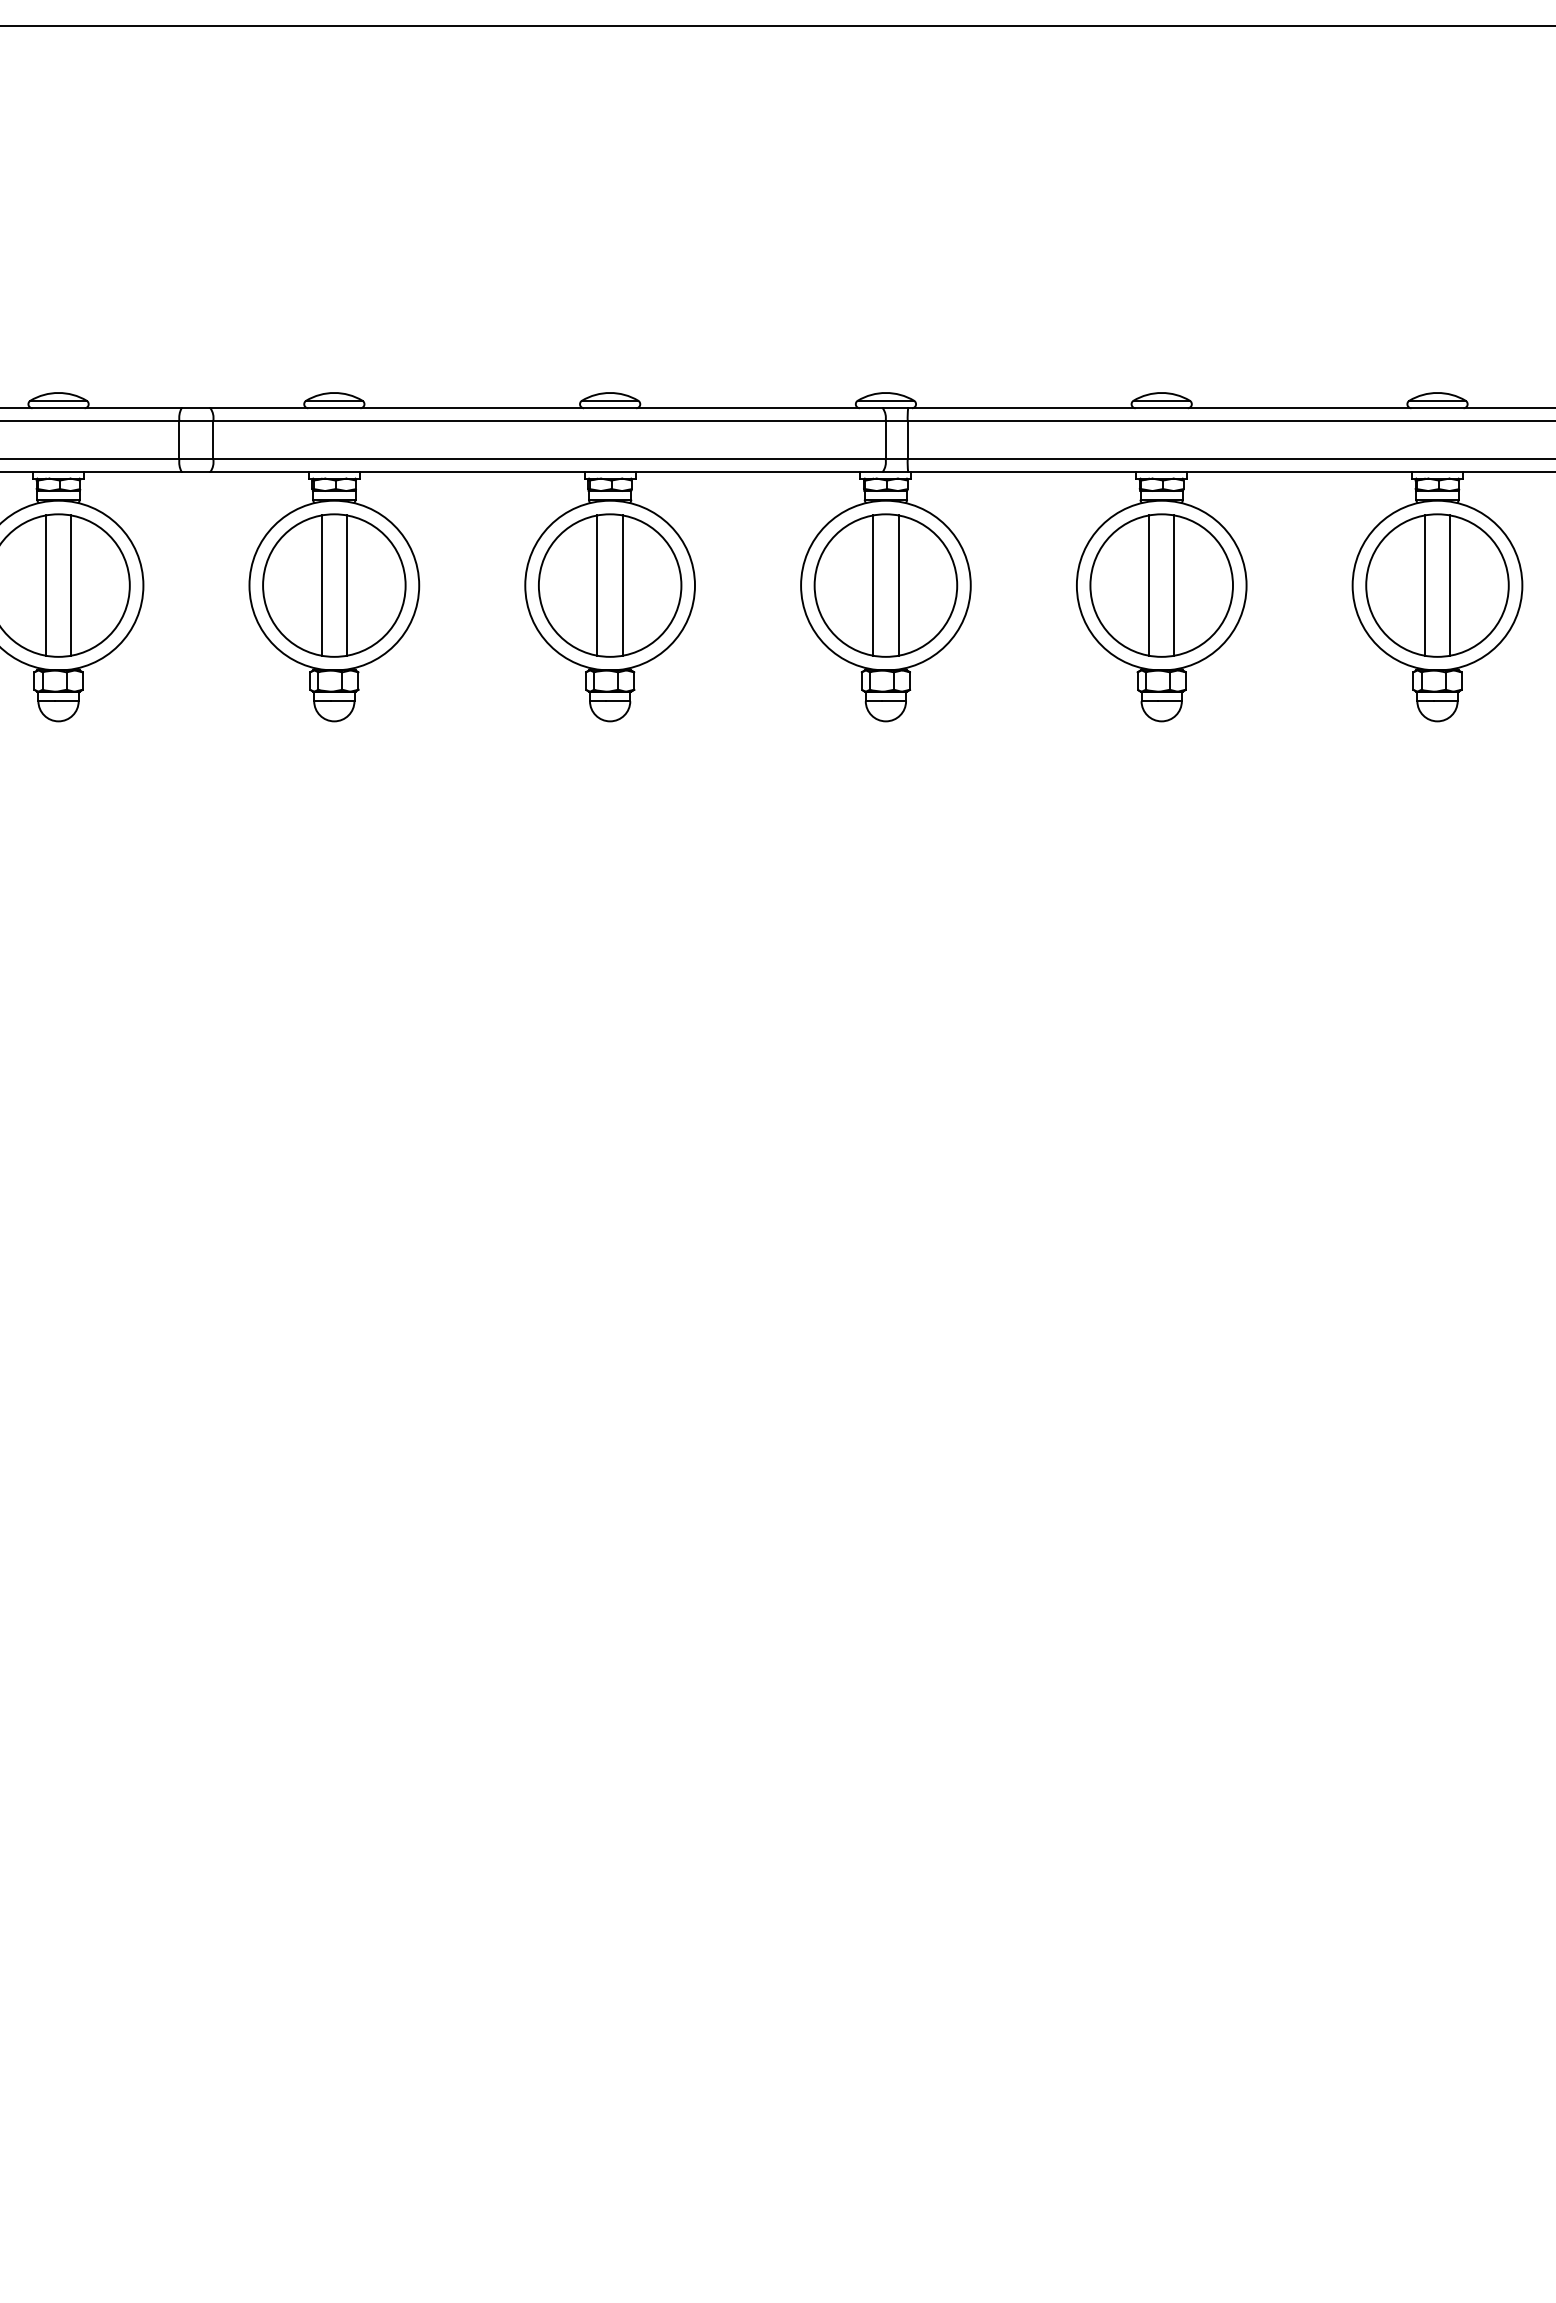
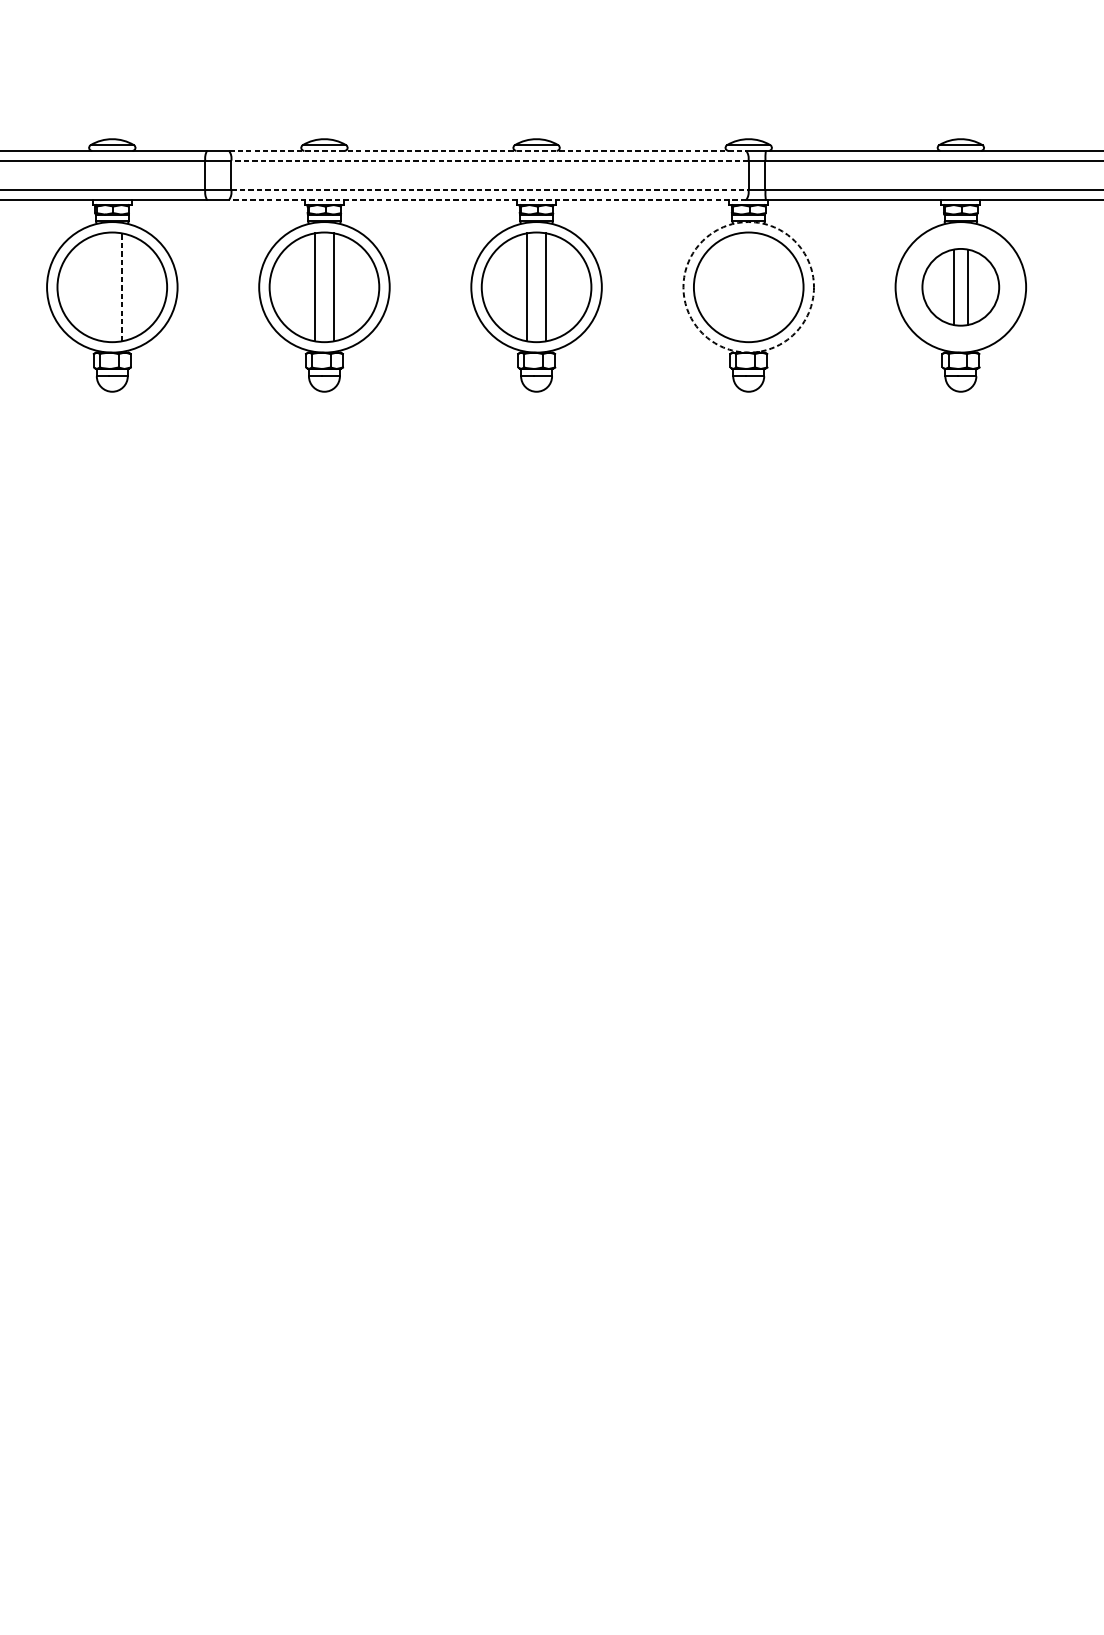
line: (547, 408) -> (488, 151), solid -> dashed
line: (548, 420) -> (489, 160), solid -> dashed
line: (549, 459) -> (489, 190), solid -> dashed
line: (546, 471) -> (487, 199), solid -> dashed
line: (45, 585) -> (102, 287), removed
line: (71, 585) -> (122, 287), solid -> dashed
line: (873, 585) -> (739, 287), removed
circle: (885, 585) -> (748, 287), solid -> dashed
line: (898, 585) -> (758, 287), removed
part: (1161, 585) -> (960, 287), size x0.7

